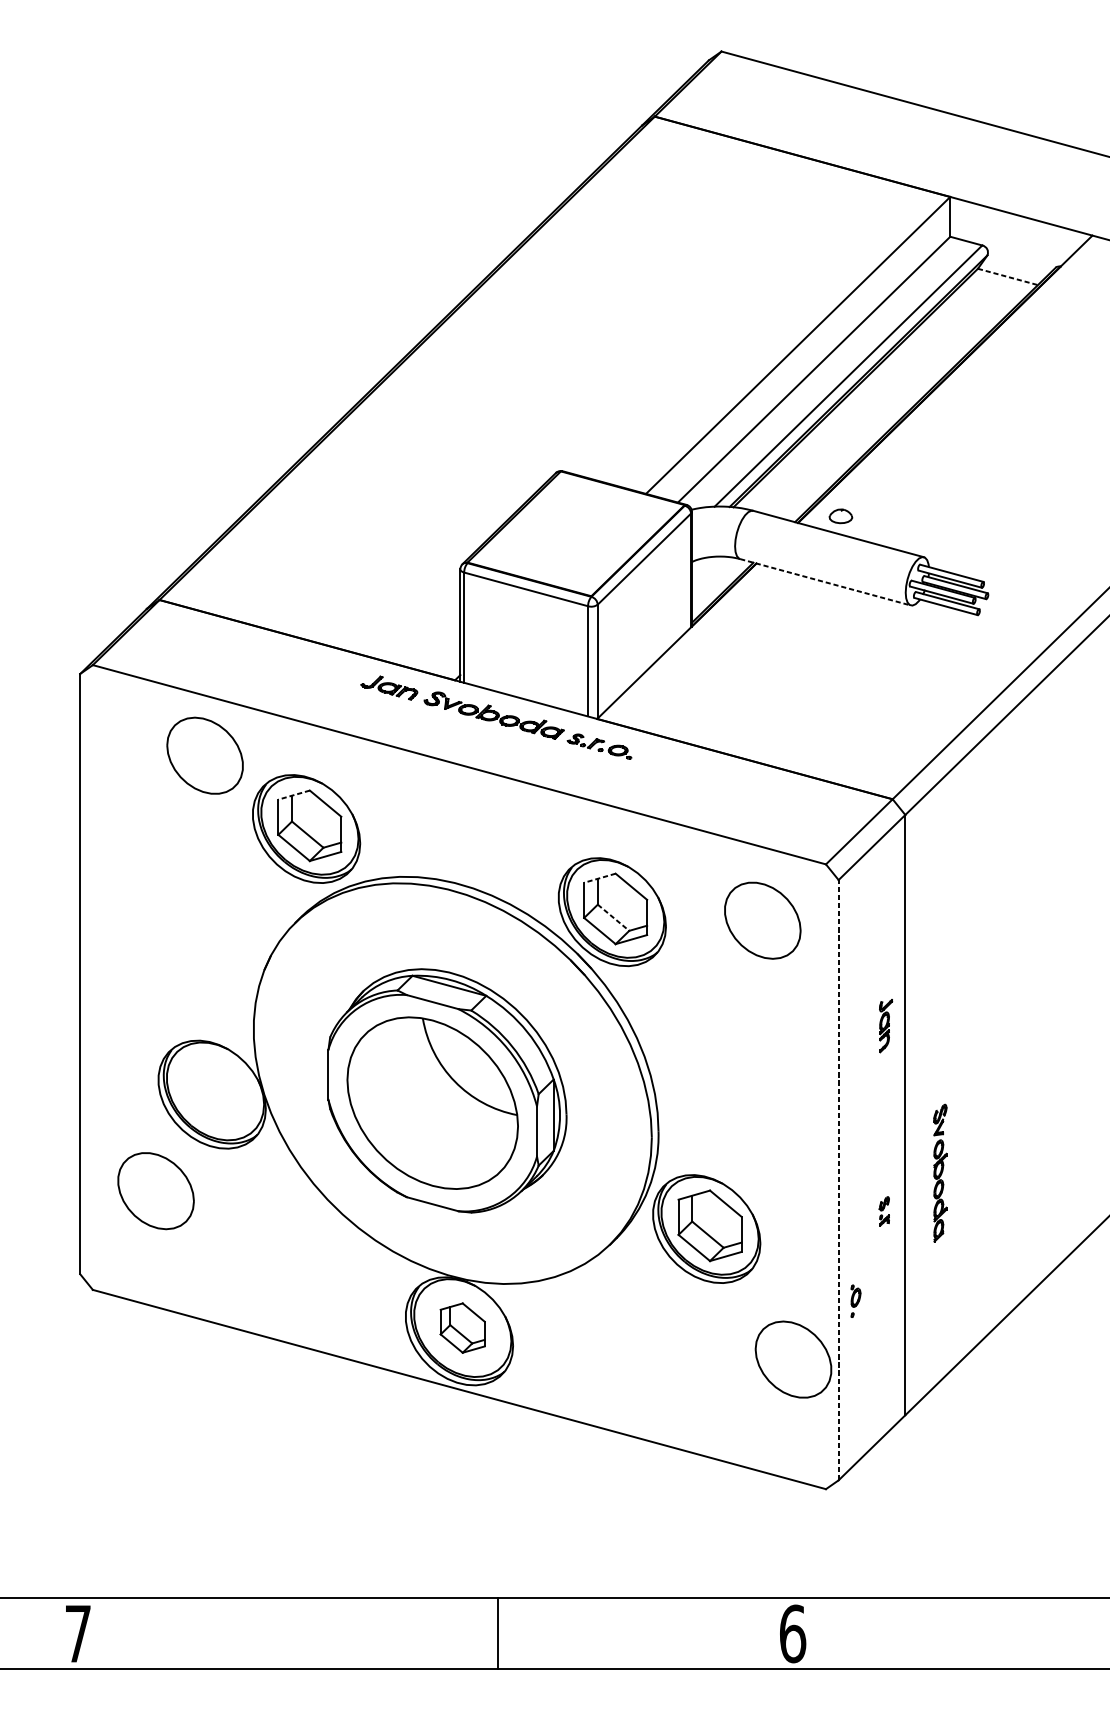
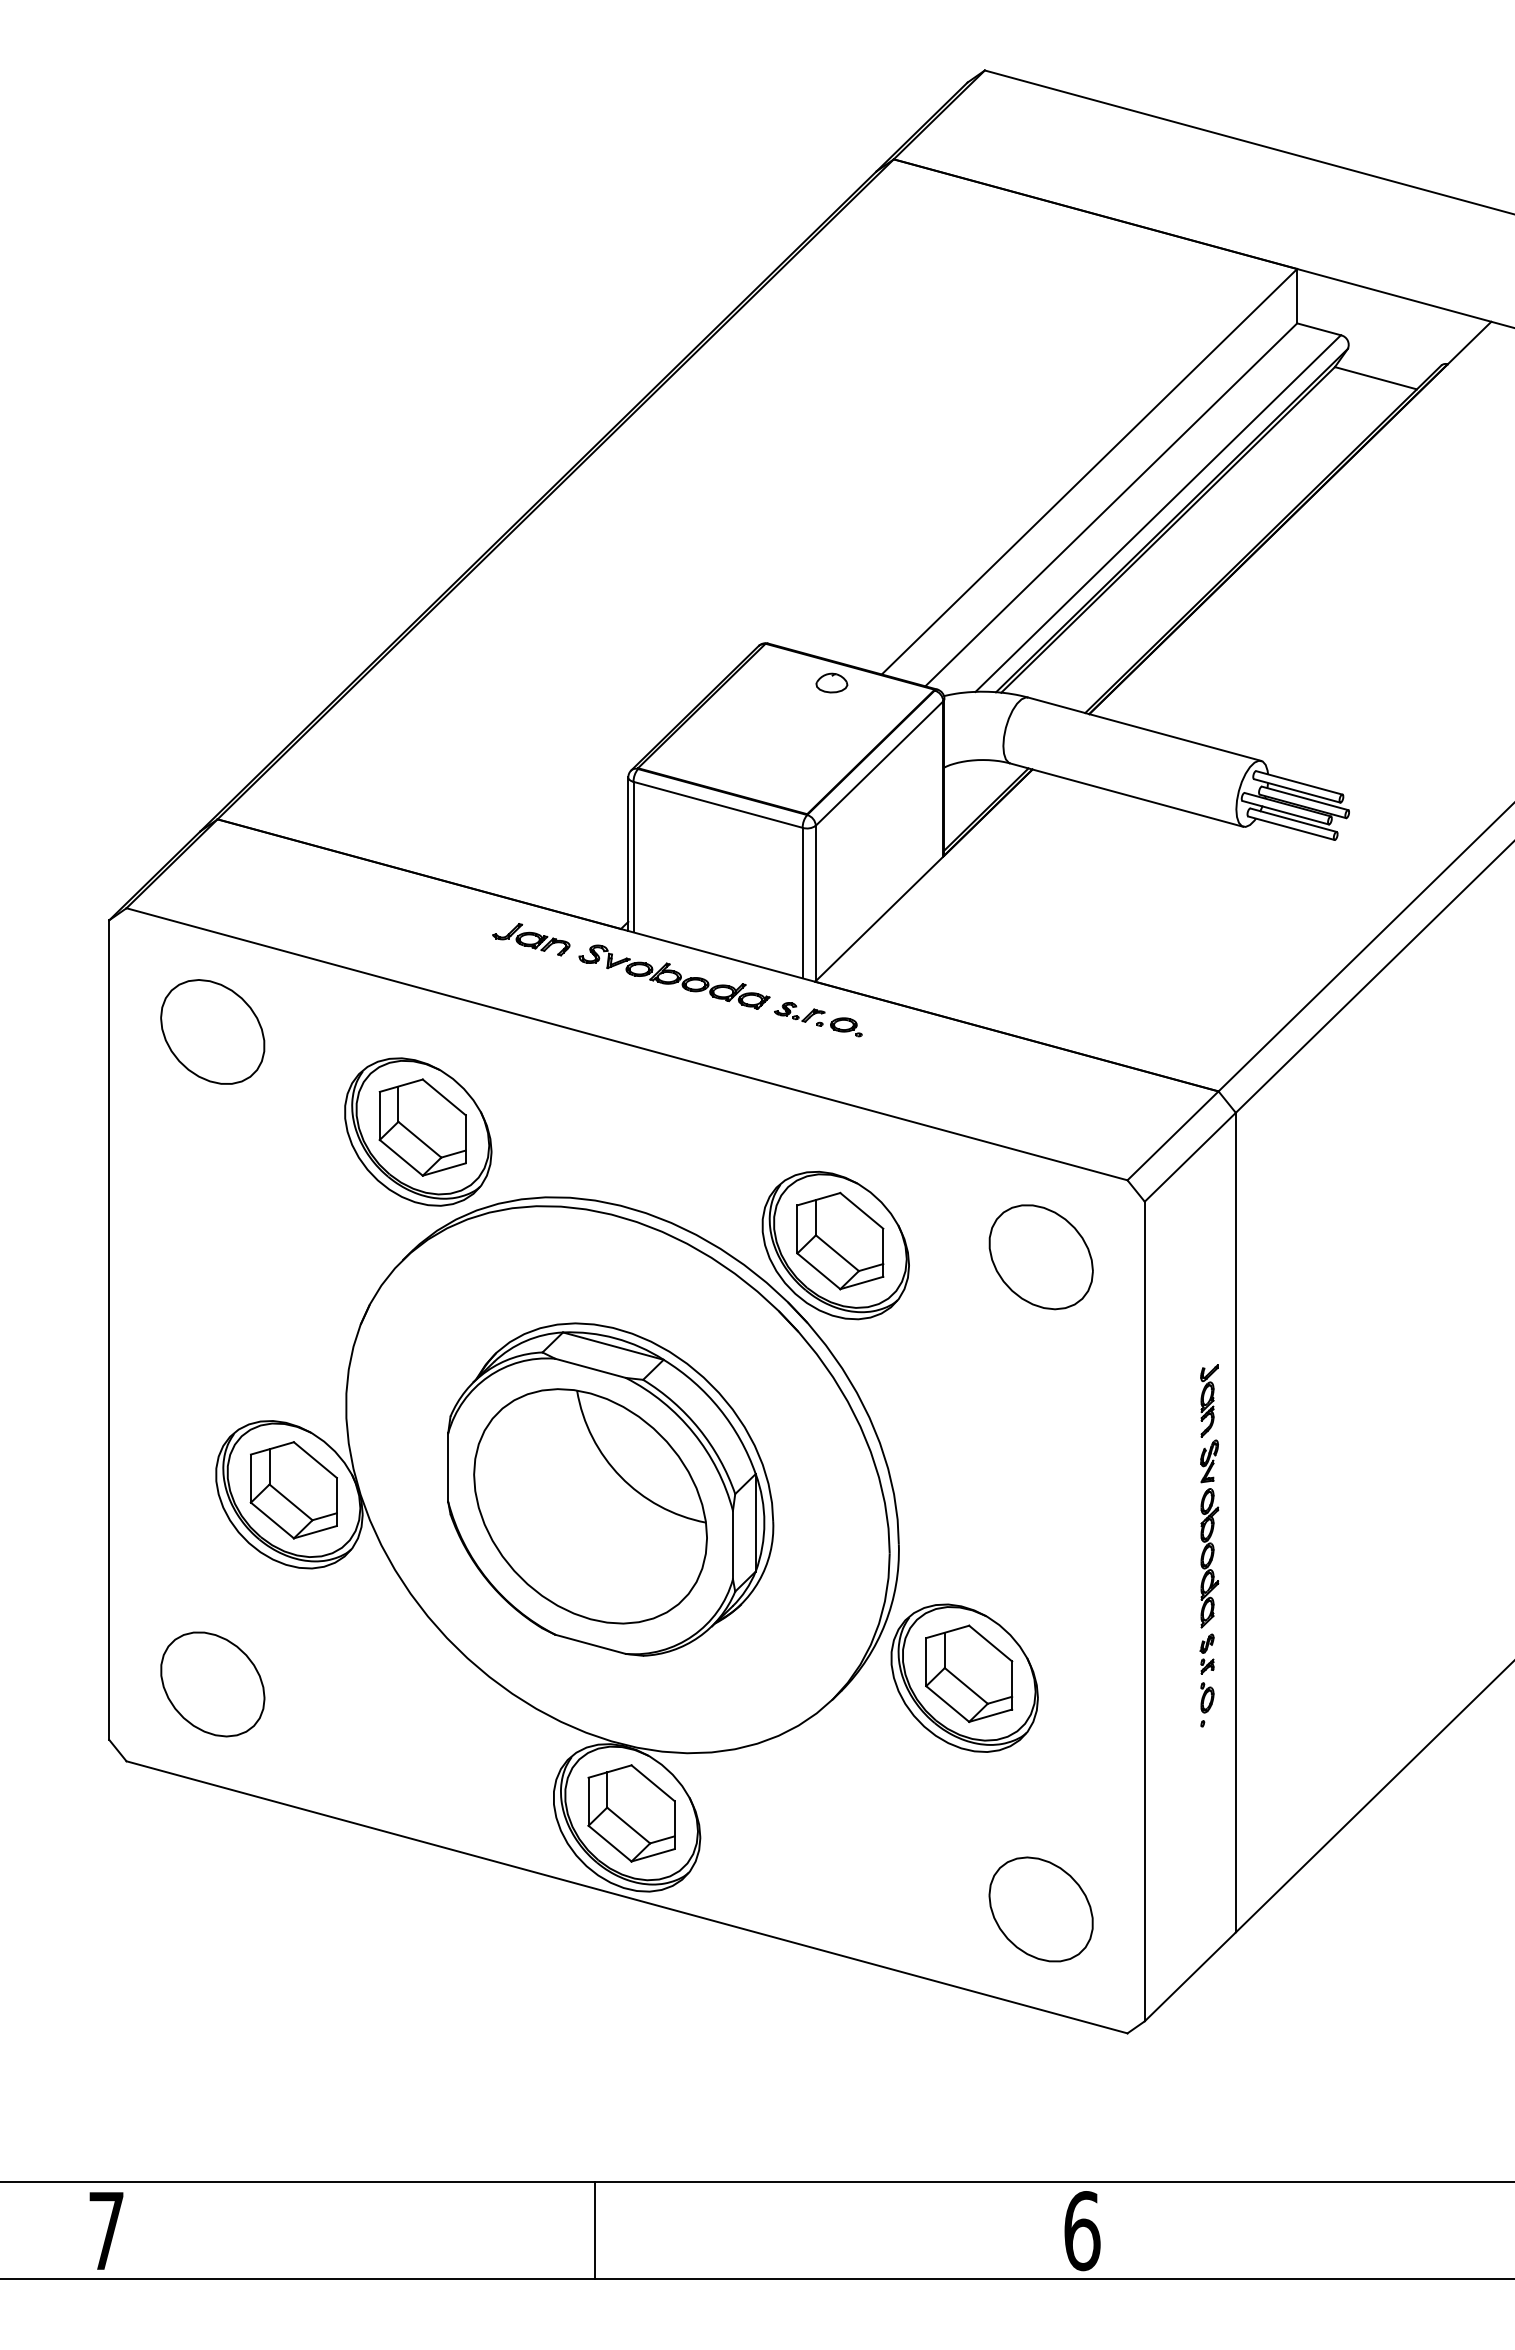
line: (1008, 277) -> (1376, 378), dashed -> solid
part: (840, 515) -> (831, 682), moved
line: (825, 582) -> (1126, 795), dashed -> solid
part: (204, 755) -> (212, 1031), moved
line: (293, 794) -> (400, 1085), dashed -> solid
line: (599, 878) -> (818, 1199), dashed -> solid
line: (613, 917) -> (837, 1253), dashed -> solid
part: (215, 1091) -> (293, 1490), added
part: (940, 1172) -> (1209, 1533), moved
line: (838, 1180) -> (1144, 1611), dashed -> solid
part: (155, 1191) -> (212, 1684), moved
part: (856, 1301) -> (1207, 1704), moved
part: (462, 1328) -> (631, 1813), size x1.43
part: (793, 1359) -> (1040, 1909), moved
line: (497, 1633) -> (595, 2230), moved

